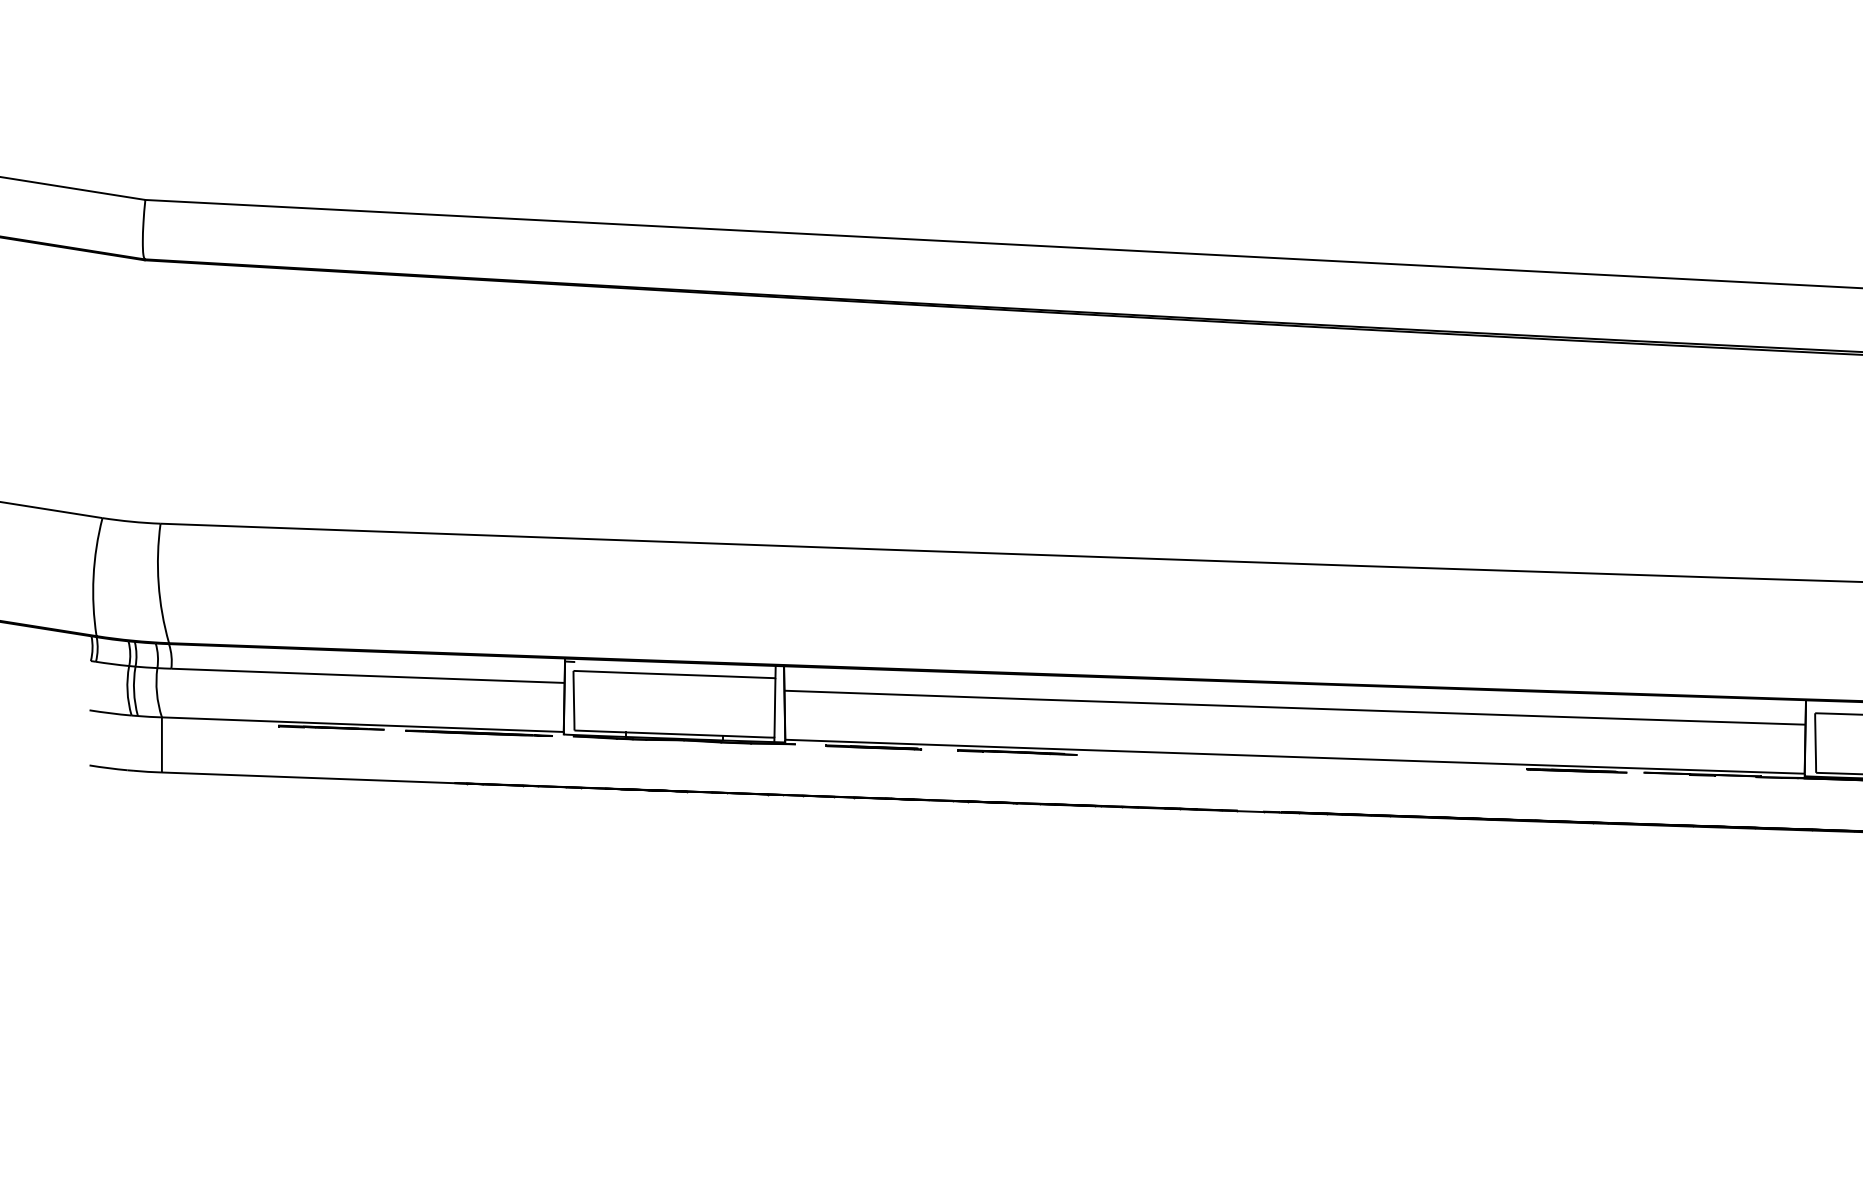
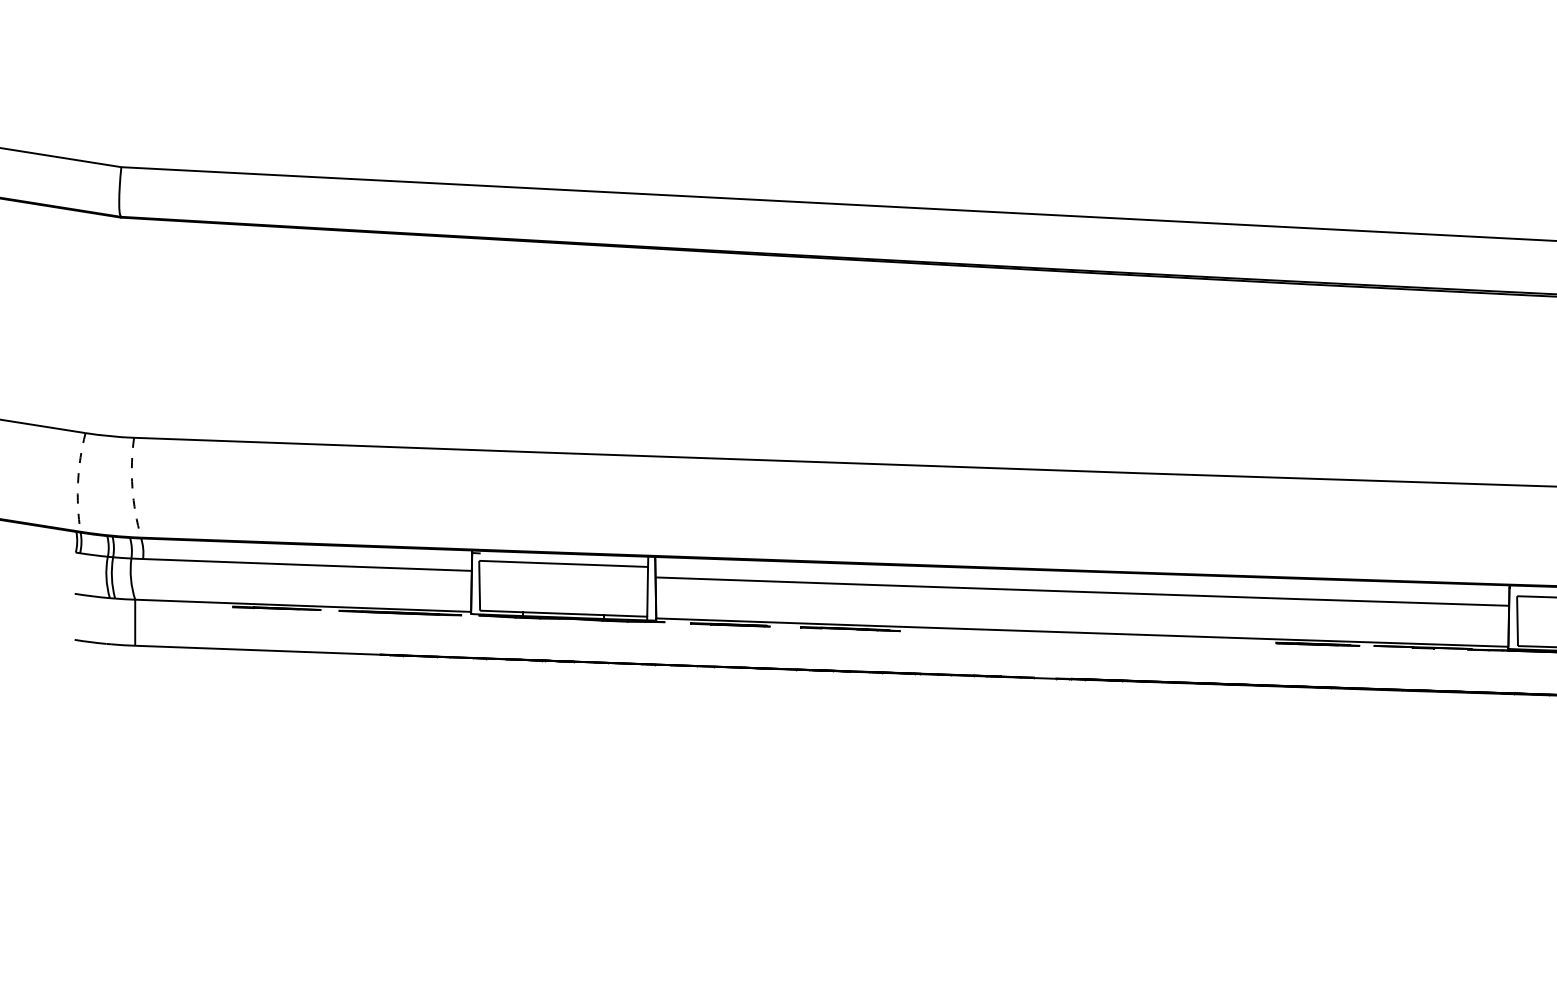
arc: (93, 576) -> (78, 481), solid -> dashed
arc: (158, 583) -> (132, 487), solid -> dashed

